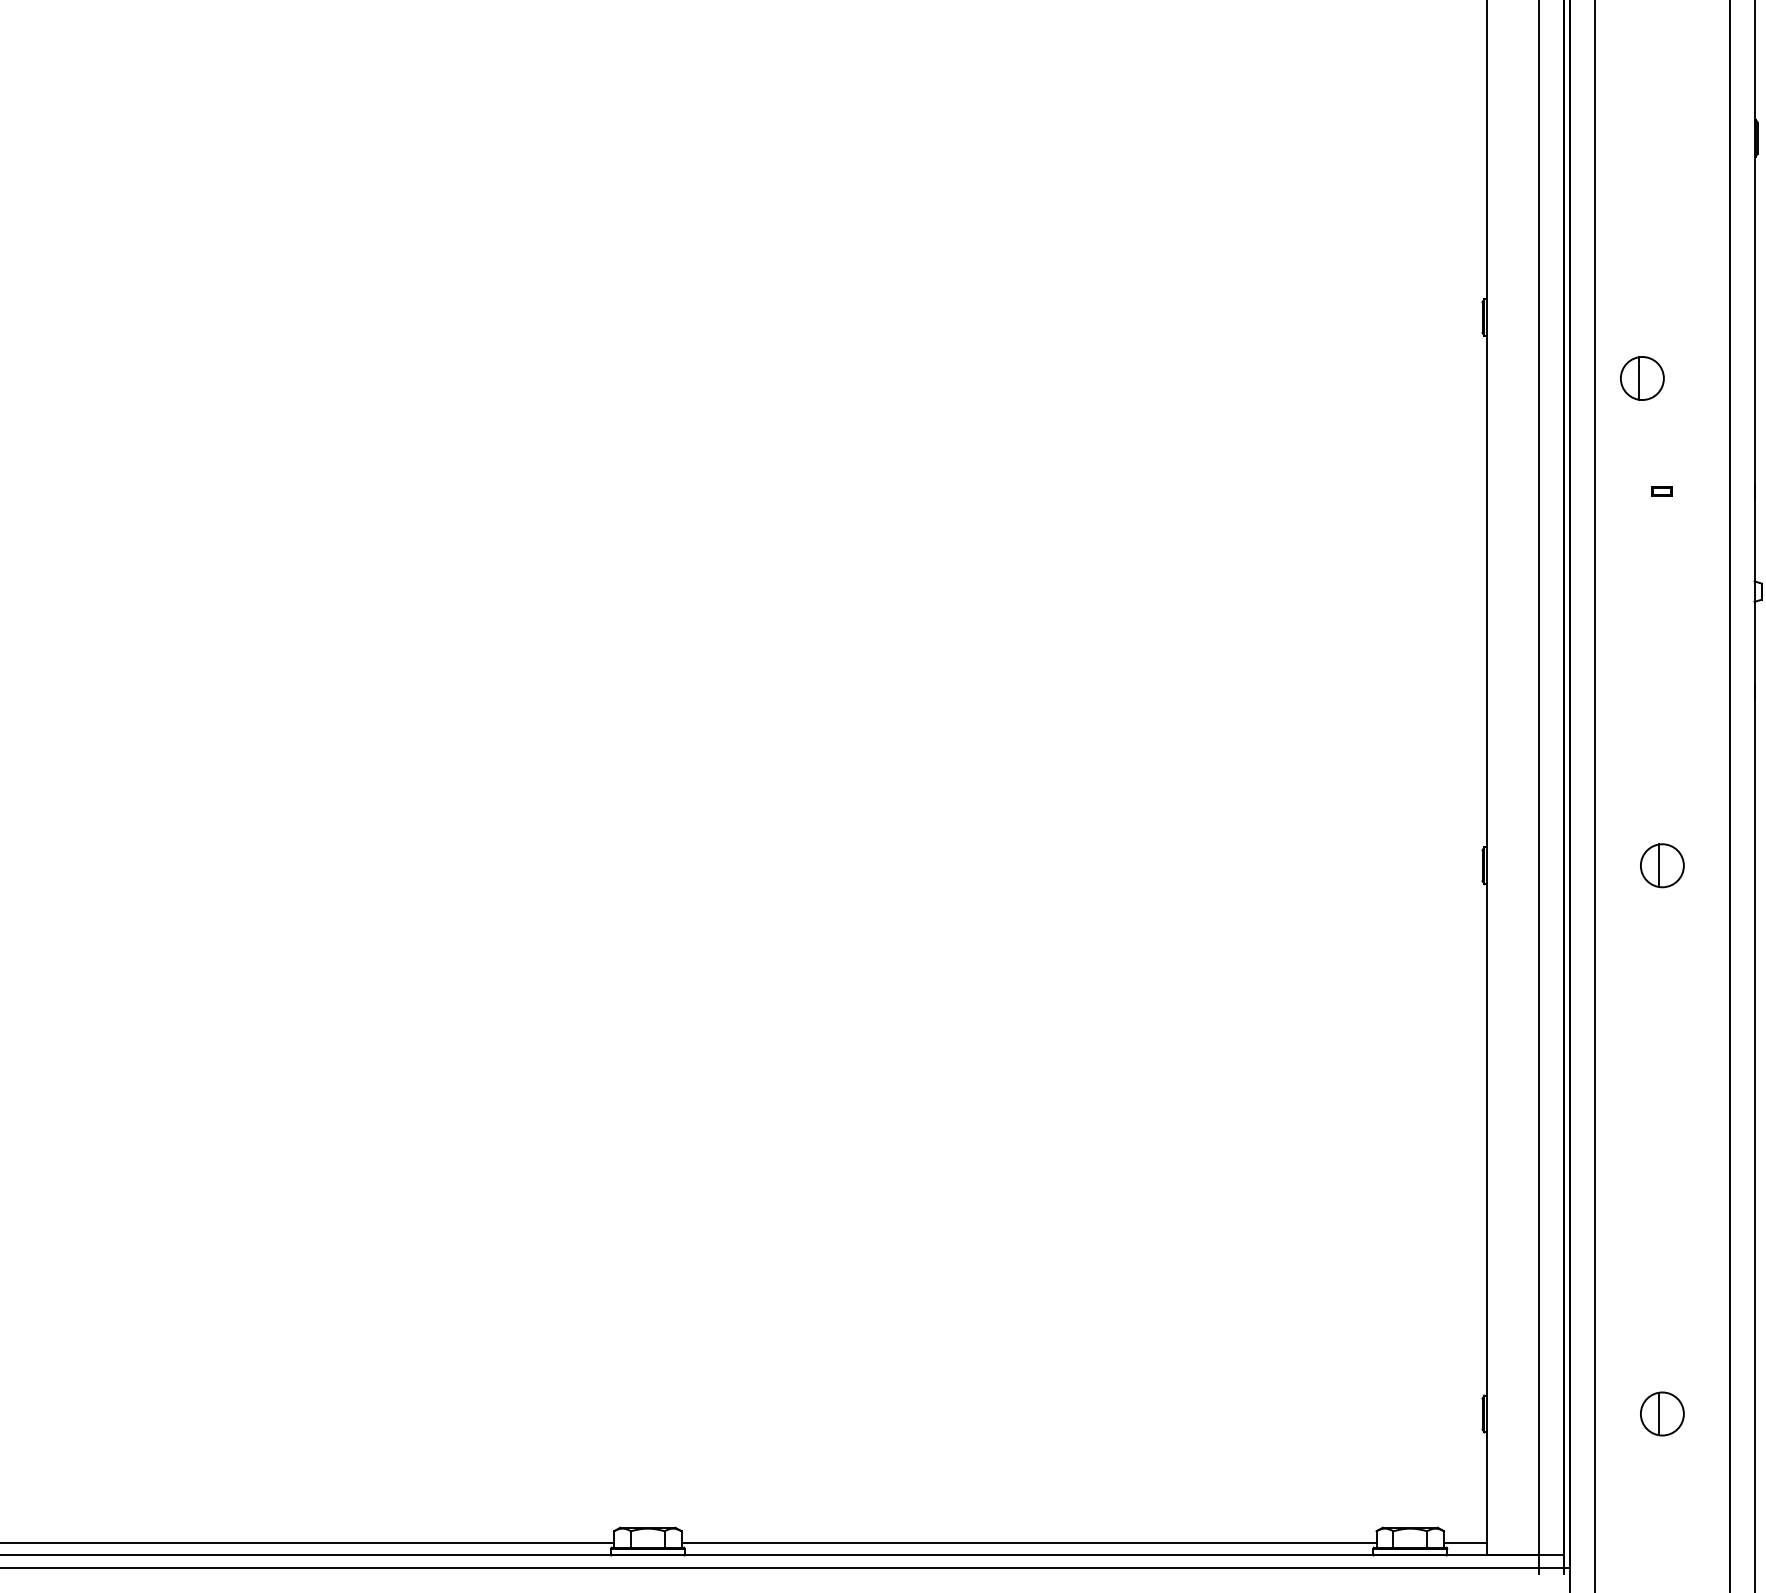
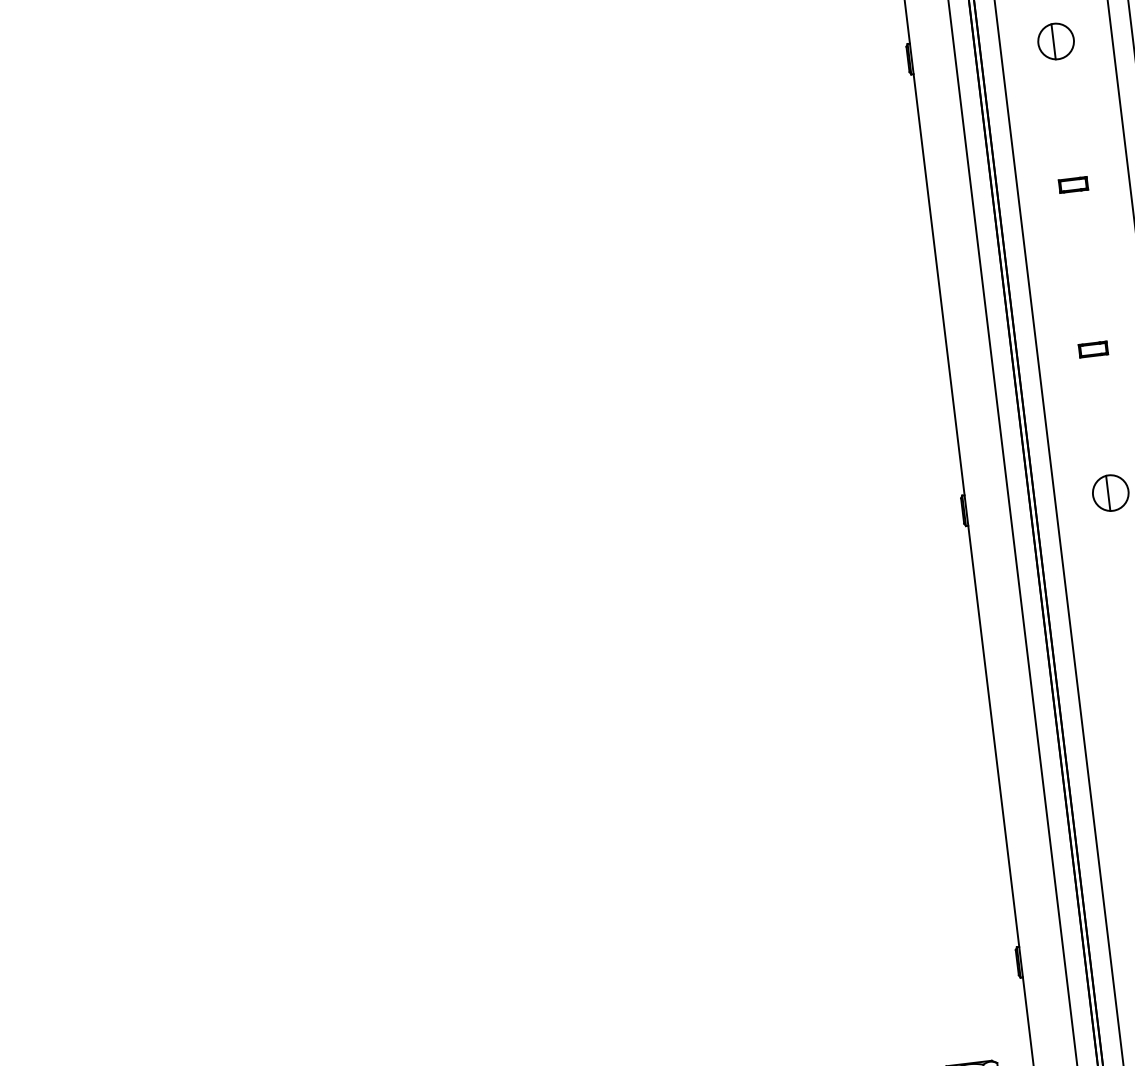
part: (1642, 378) -> (1056, 41), moved
part: (1661, 491) -> (1072, 184), size x1.67
part: (1661, 691) -> (1092, 349), added

